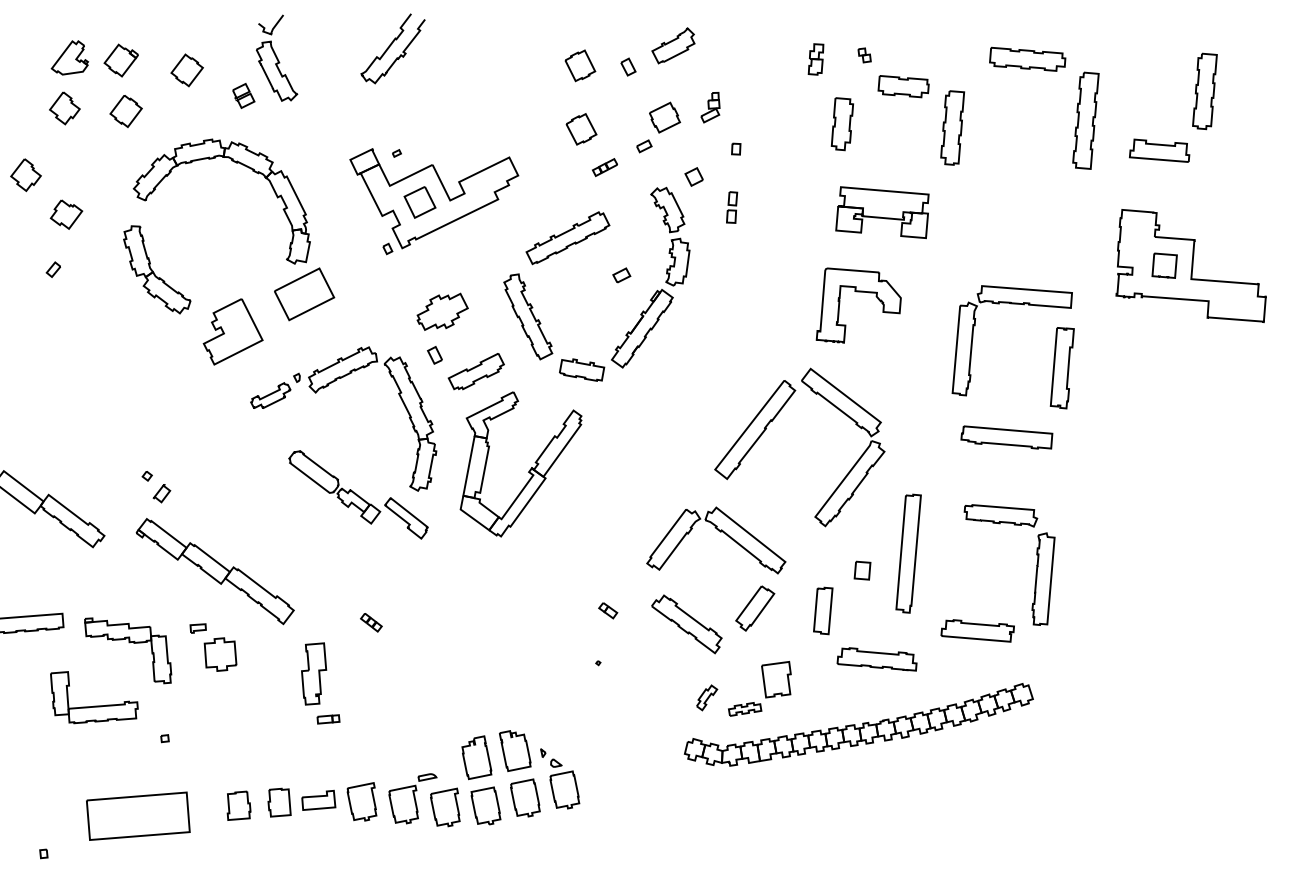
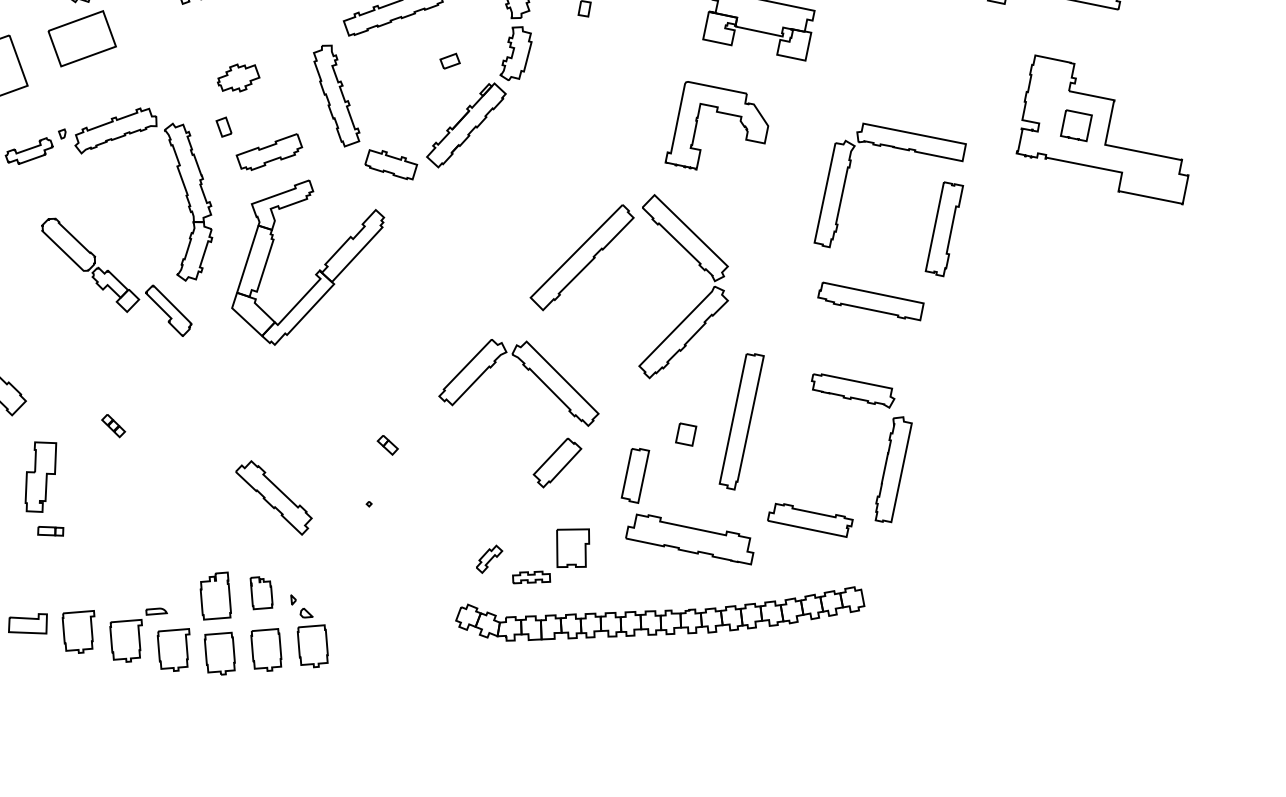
part: (442, 311) -> (238, 77), size x0.7
part: (686, 624) -> (273, 497), moved
part: (876, 659) -> (689, 538), size x1.4
part: (515, 750) -> (261, 593), size x0.7

